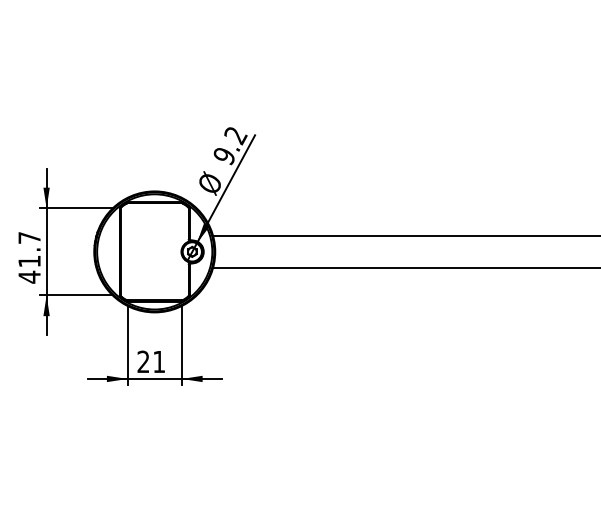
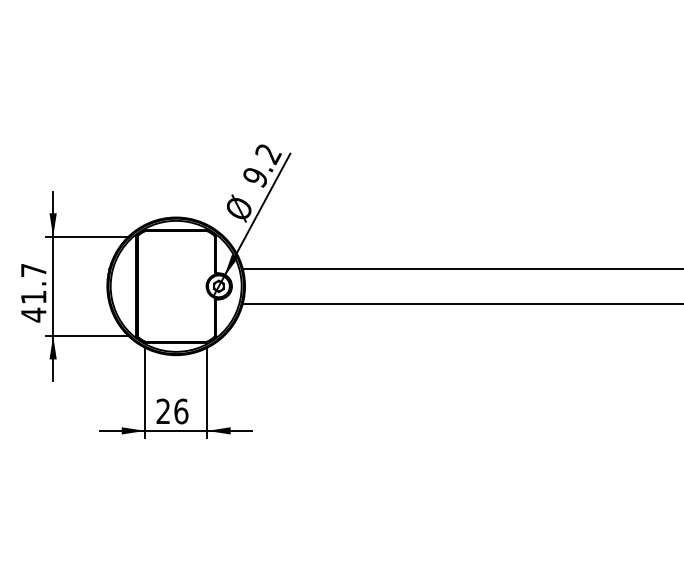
text: (159, 361) -> (181, 411), 21 -> 26

